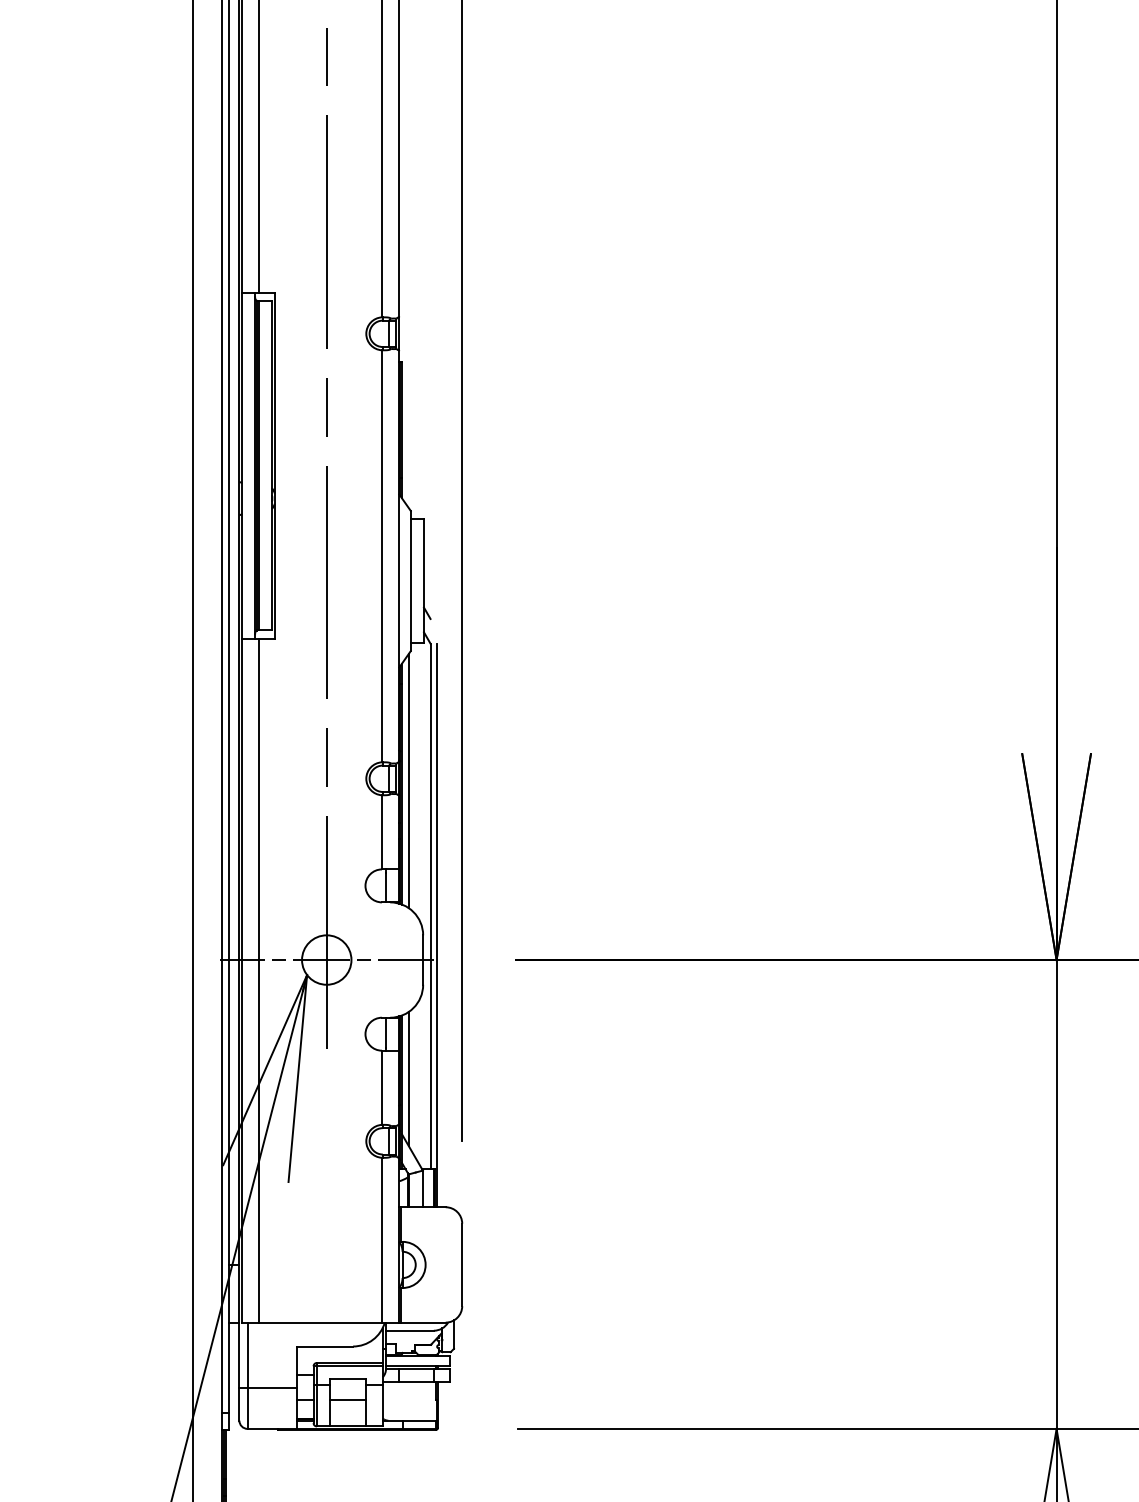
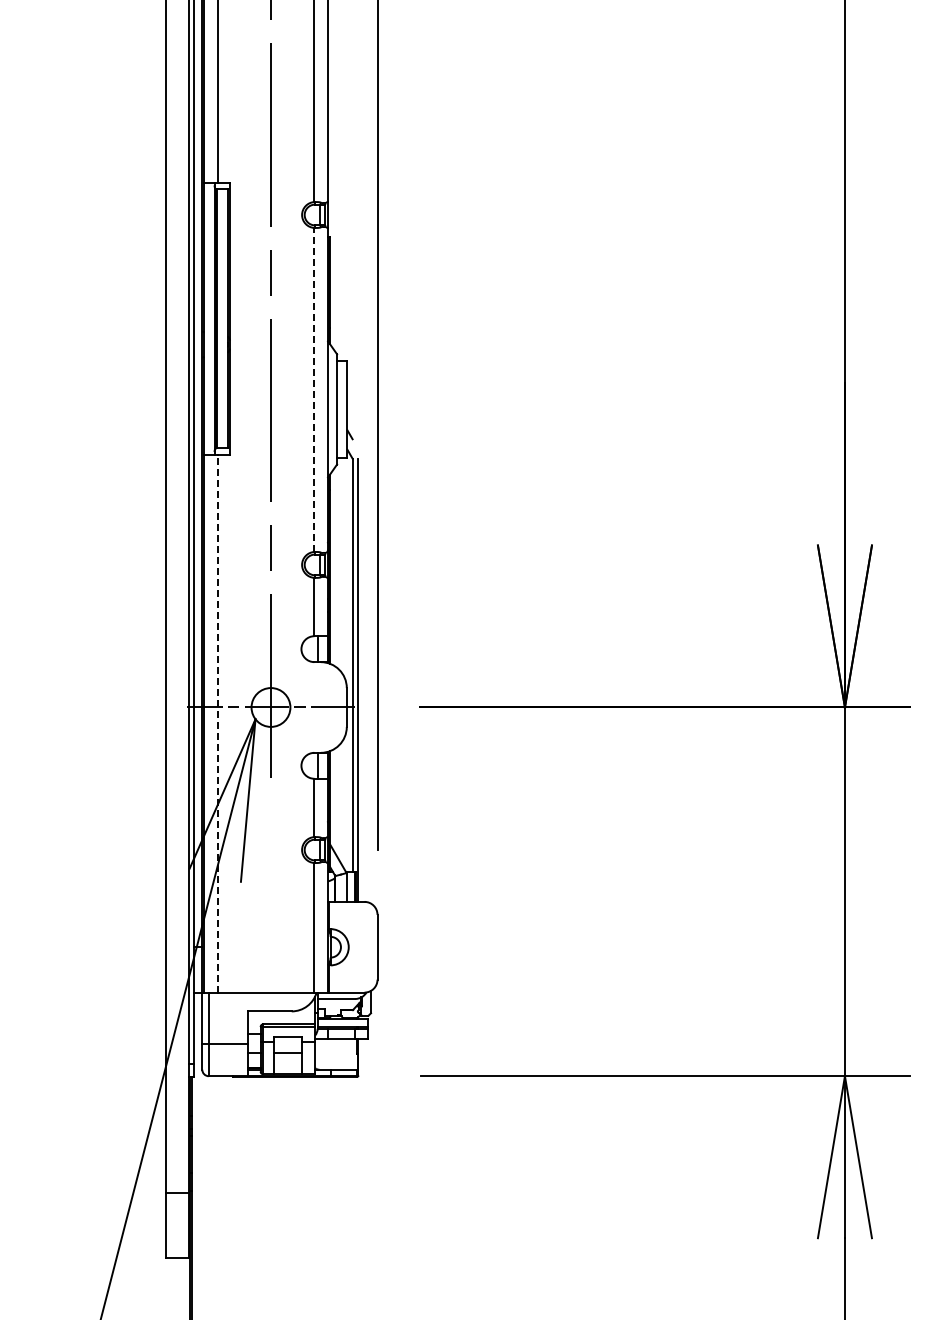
line: (382, 555) -> (314, 389), solid -> dashed
line: (408, 780) -> (335, 566), removed
line: (258, 980) -> (217, 723), solid -> dashed
line: (408, 1078) -> (335, 800), removed

